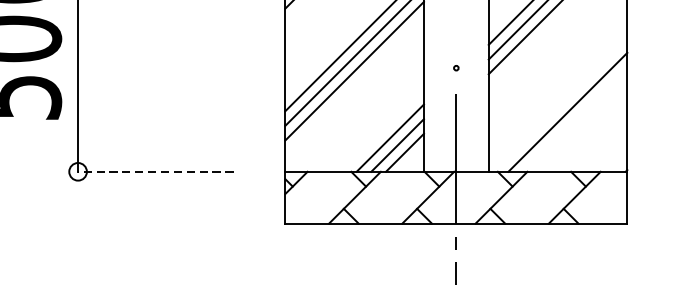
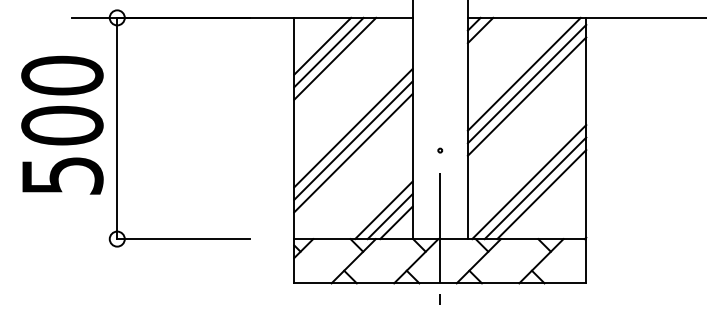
line: (560, 105) -> (529, 182), added
line: (574, 119) -> (541, 194), added
line: (155, 172) -> (183, 239), dashed -> solid

